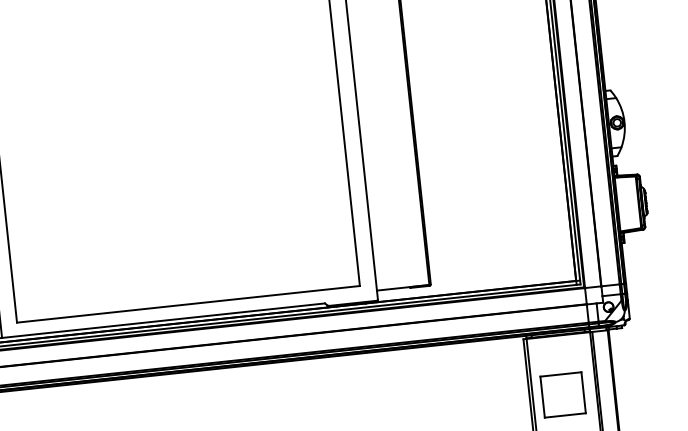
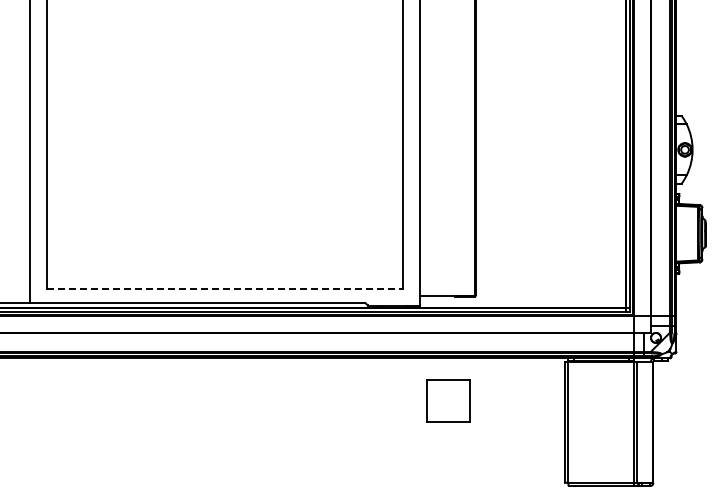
line: (188, 304) -> (225, 289), solid -> dashed
part: (562, 394) -> (448, 400), moved

